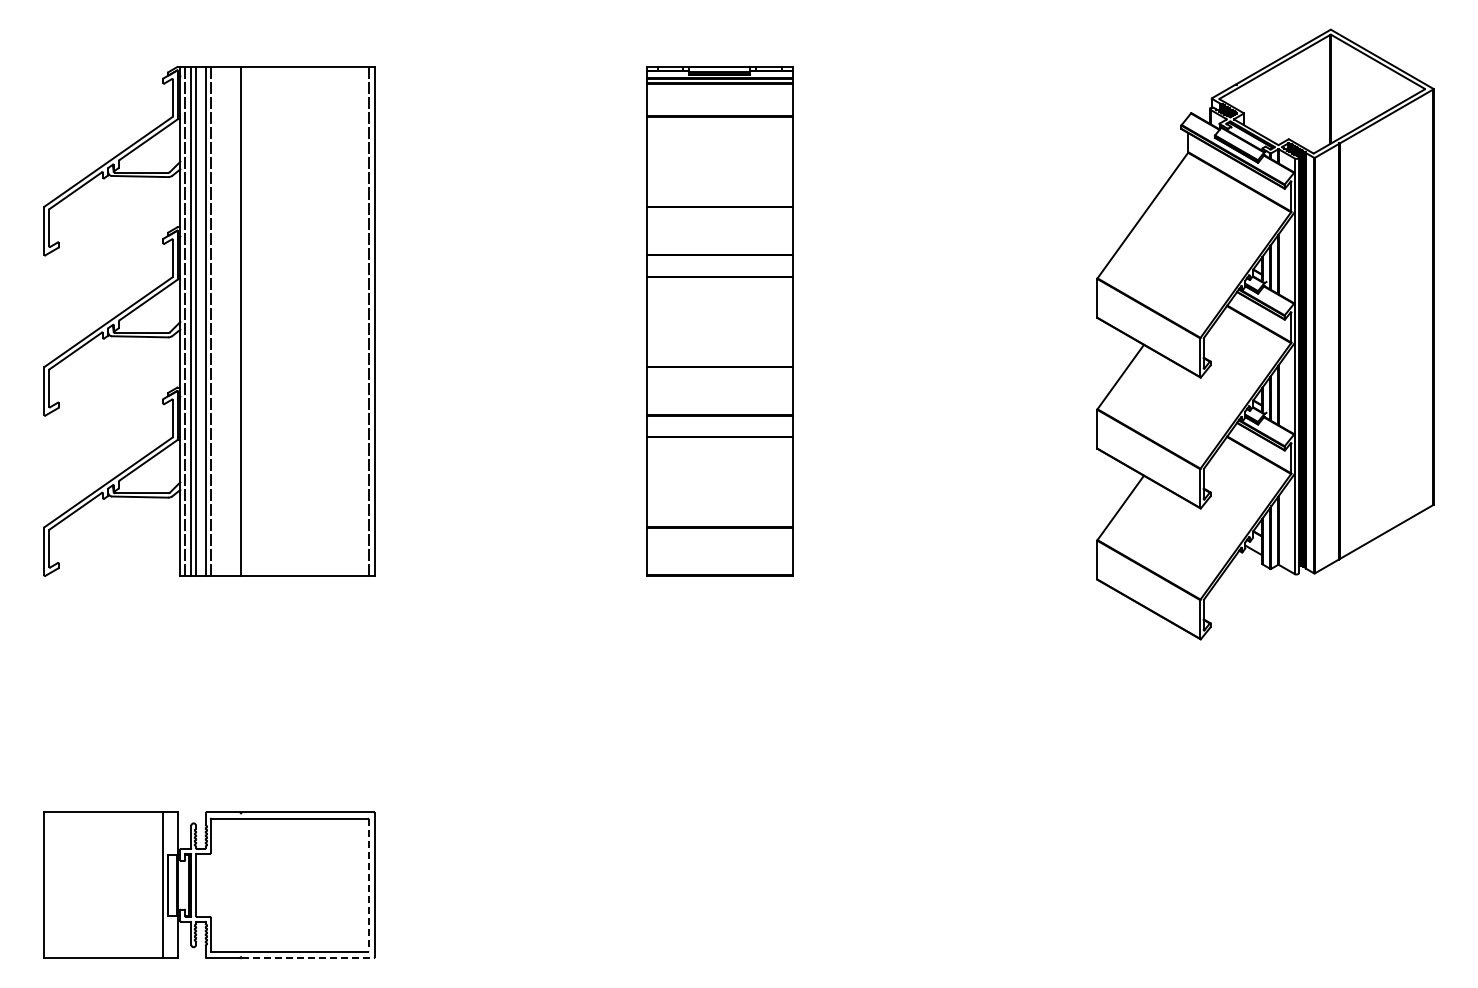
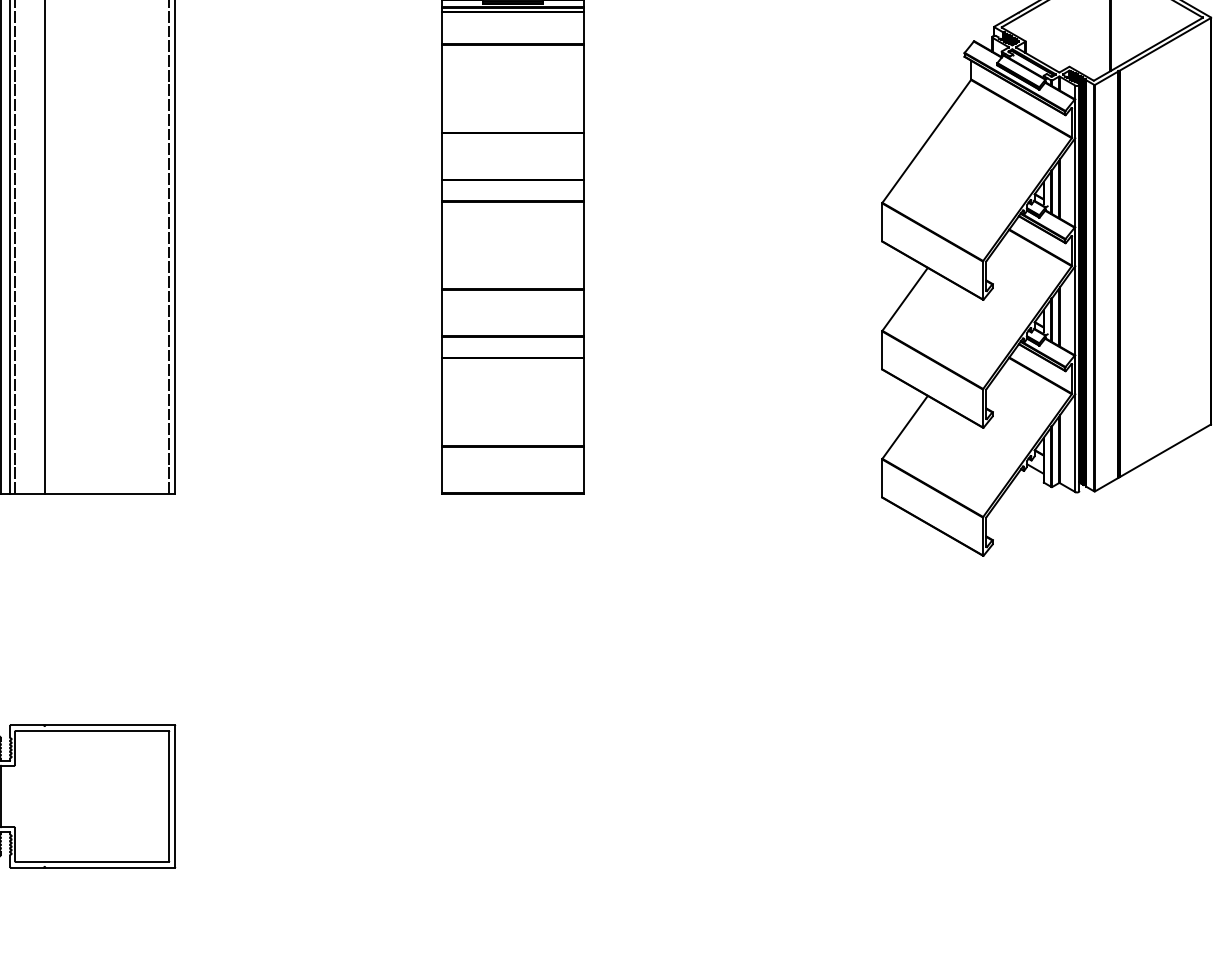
line: (368, 885) -> (169, 796), dashed -> solid
line: (308, 958) -> (110, 868), dashed -> solid

